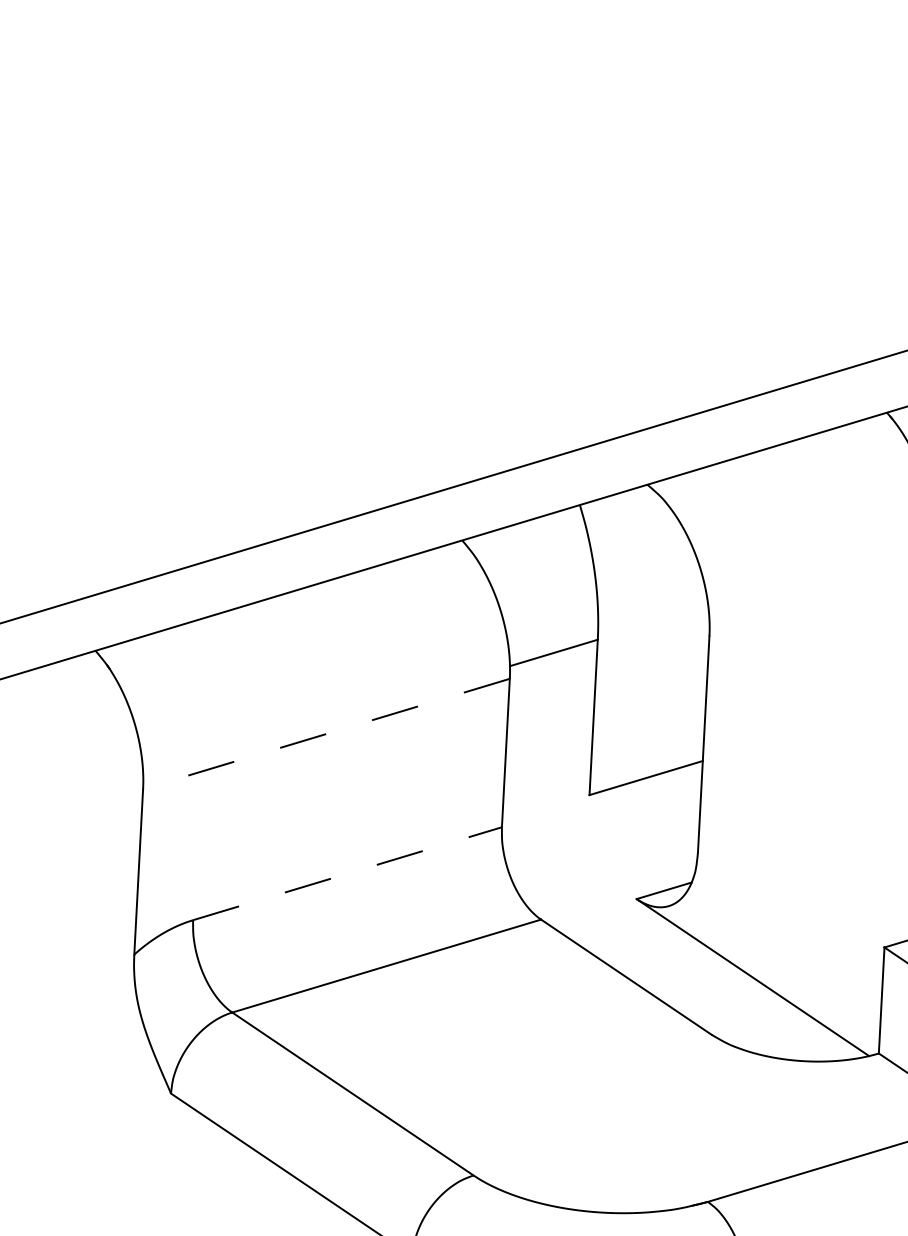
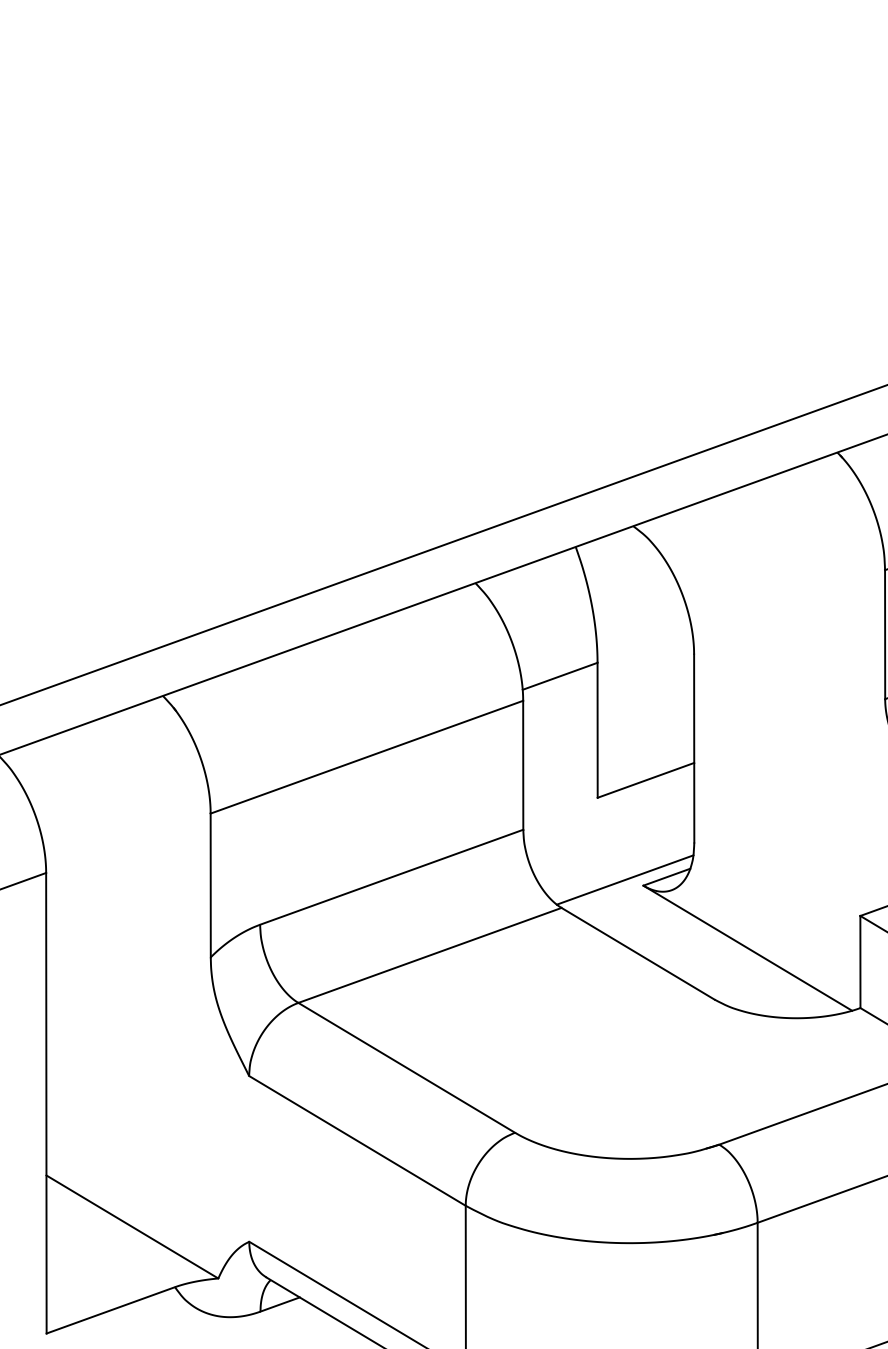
line: (325, 734) -> (366, 757), dashed -> solid
line: (347, 873) -> (391, 877), dashed -> solid
line: (615, 890) -> (624, 879), added

